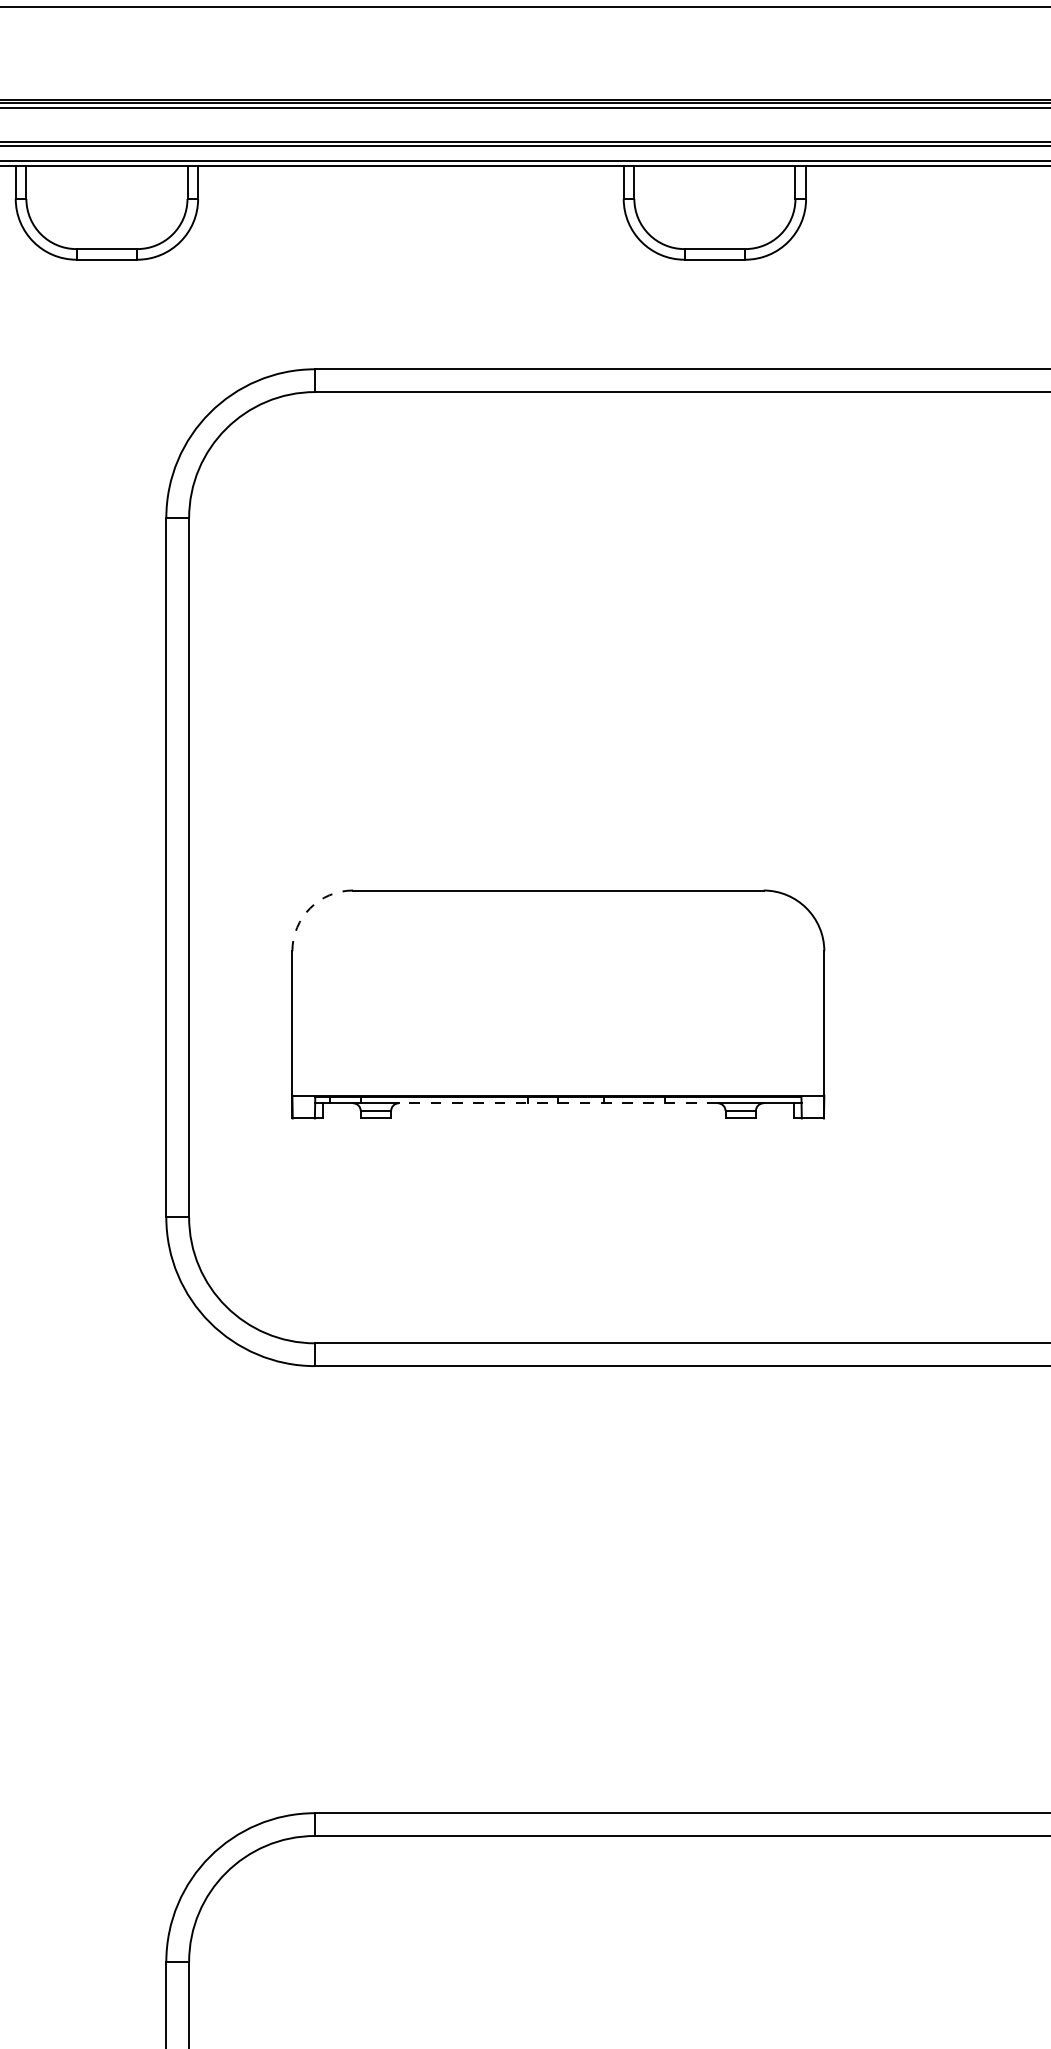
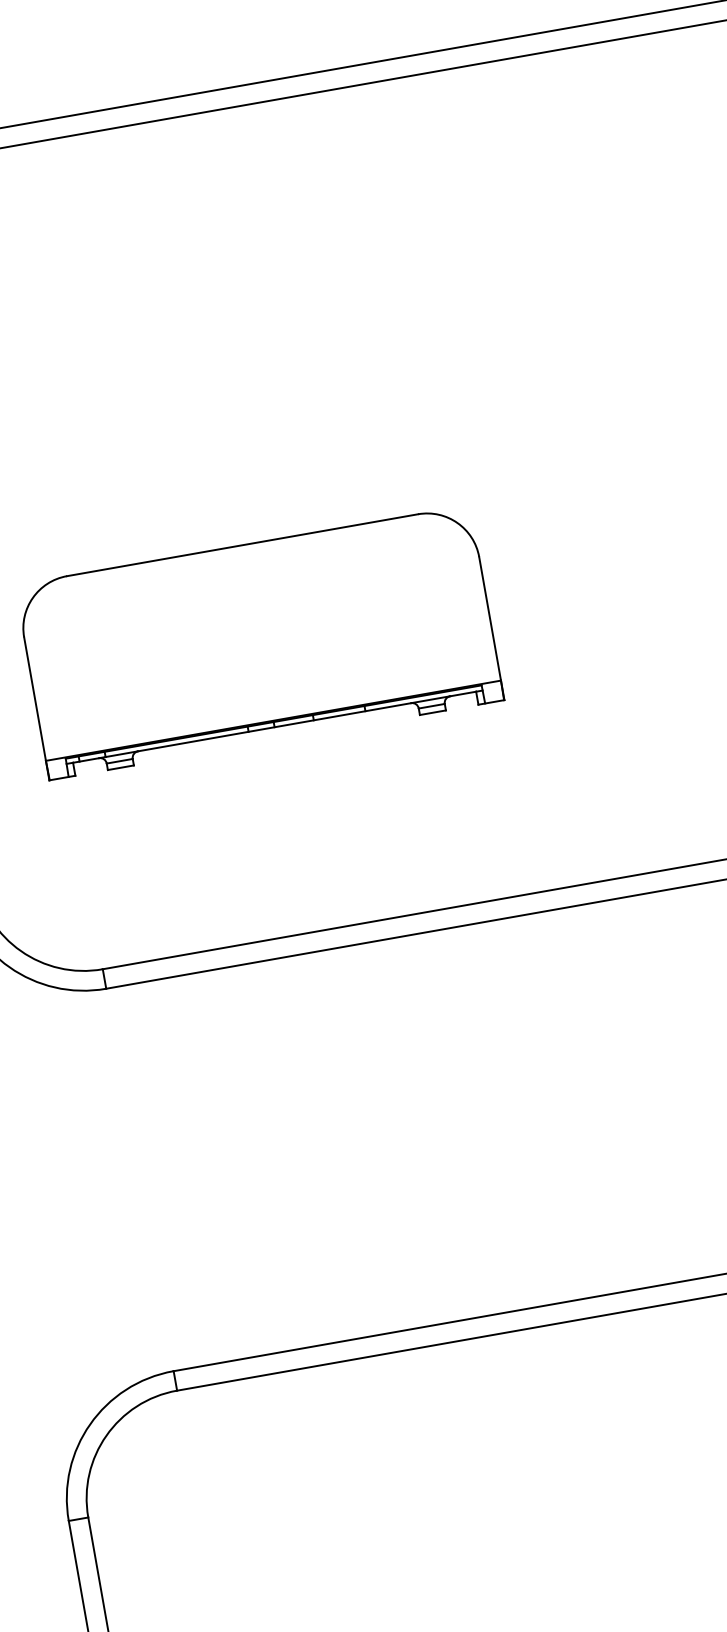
arc: (310, 908) -> (33, 598), dashed -> solid
line: (558, 1103) -> (274, 727), dashed -> solid

